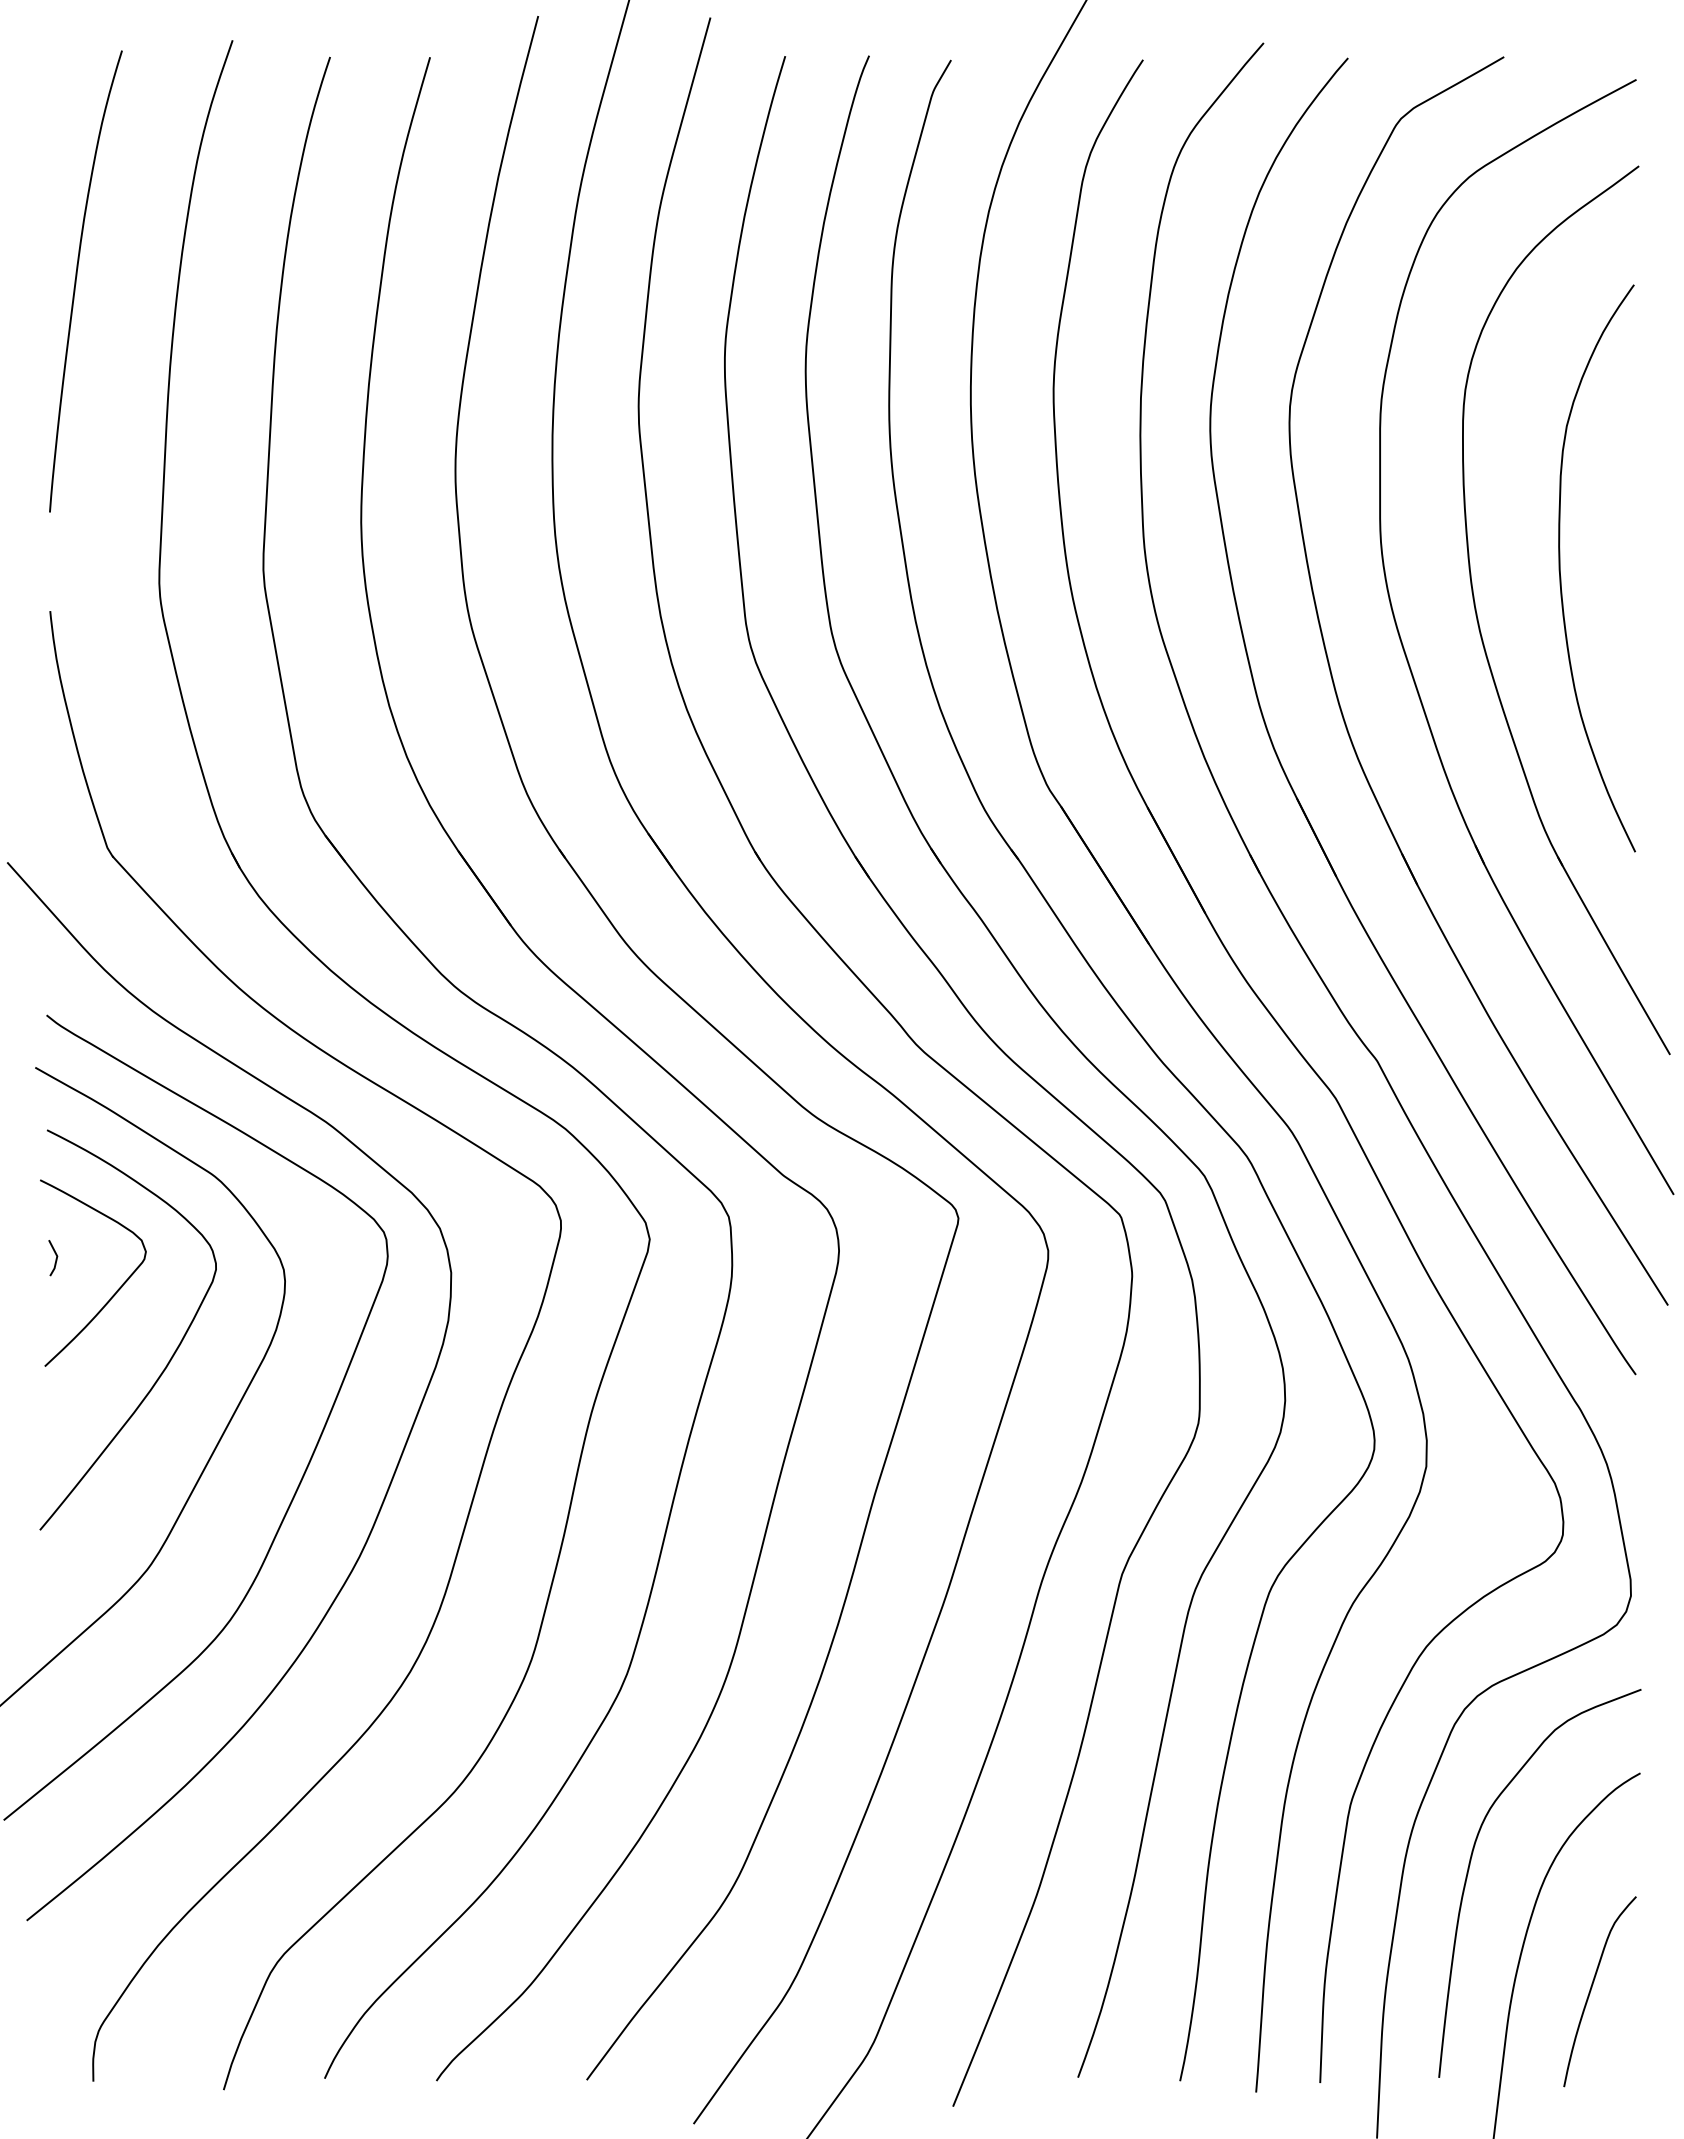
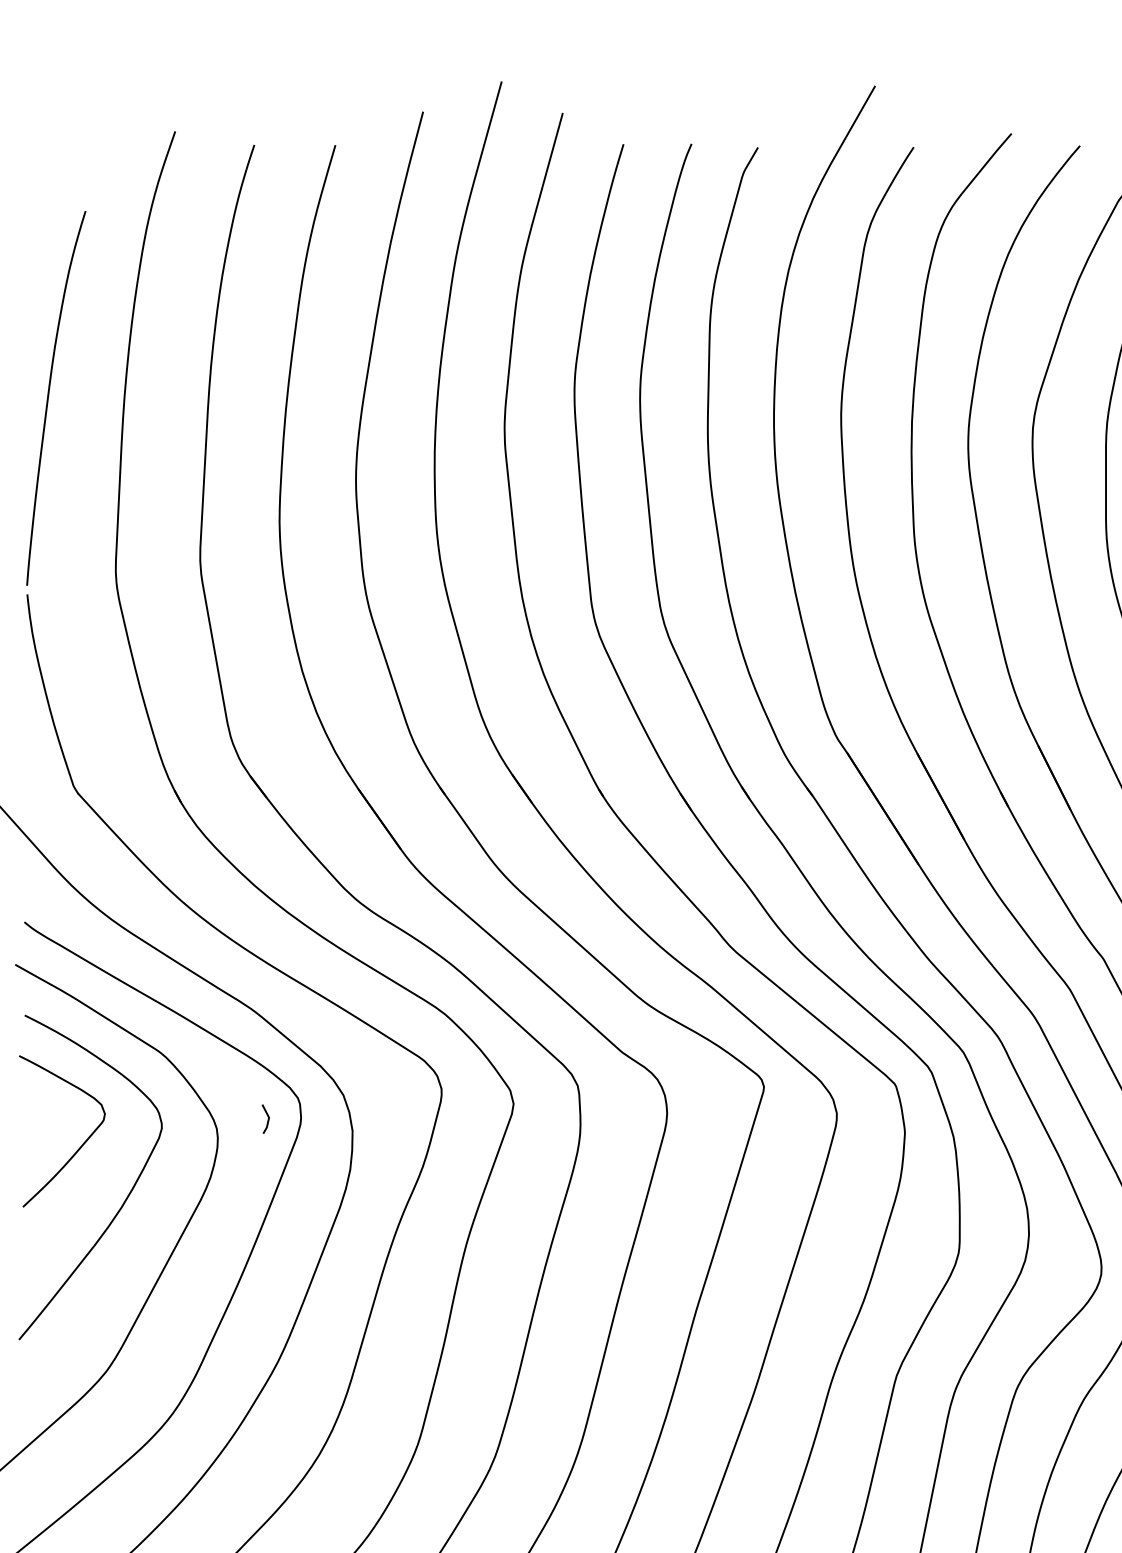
curve: (76, 281) -> (48, 398), moved
line: (55, 1258) -> (267, 1119), moved

